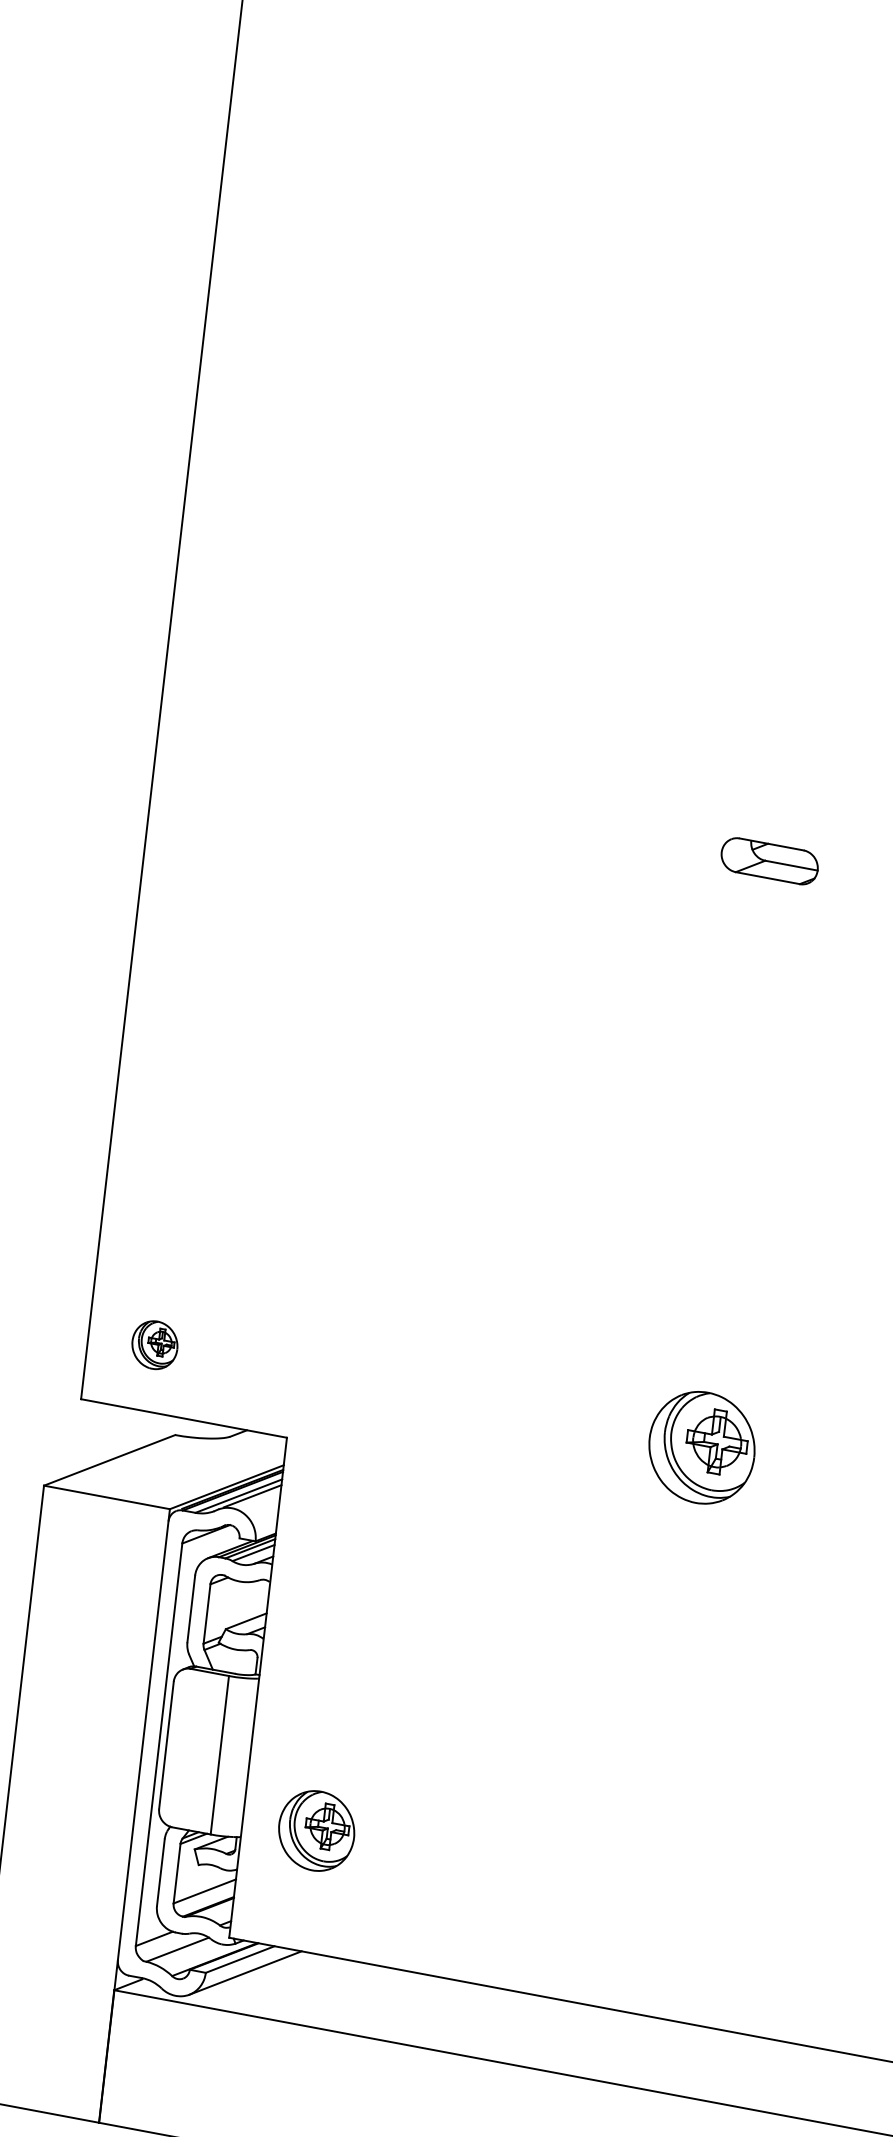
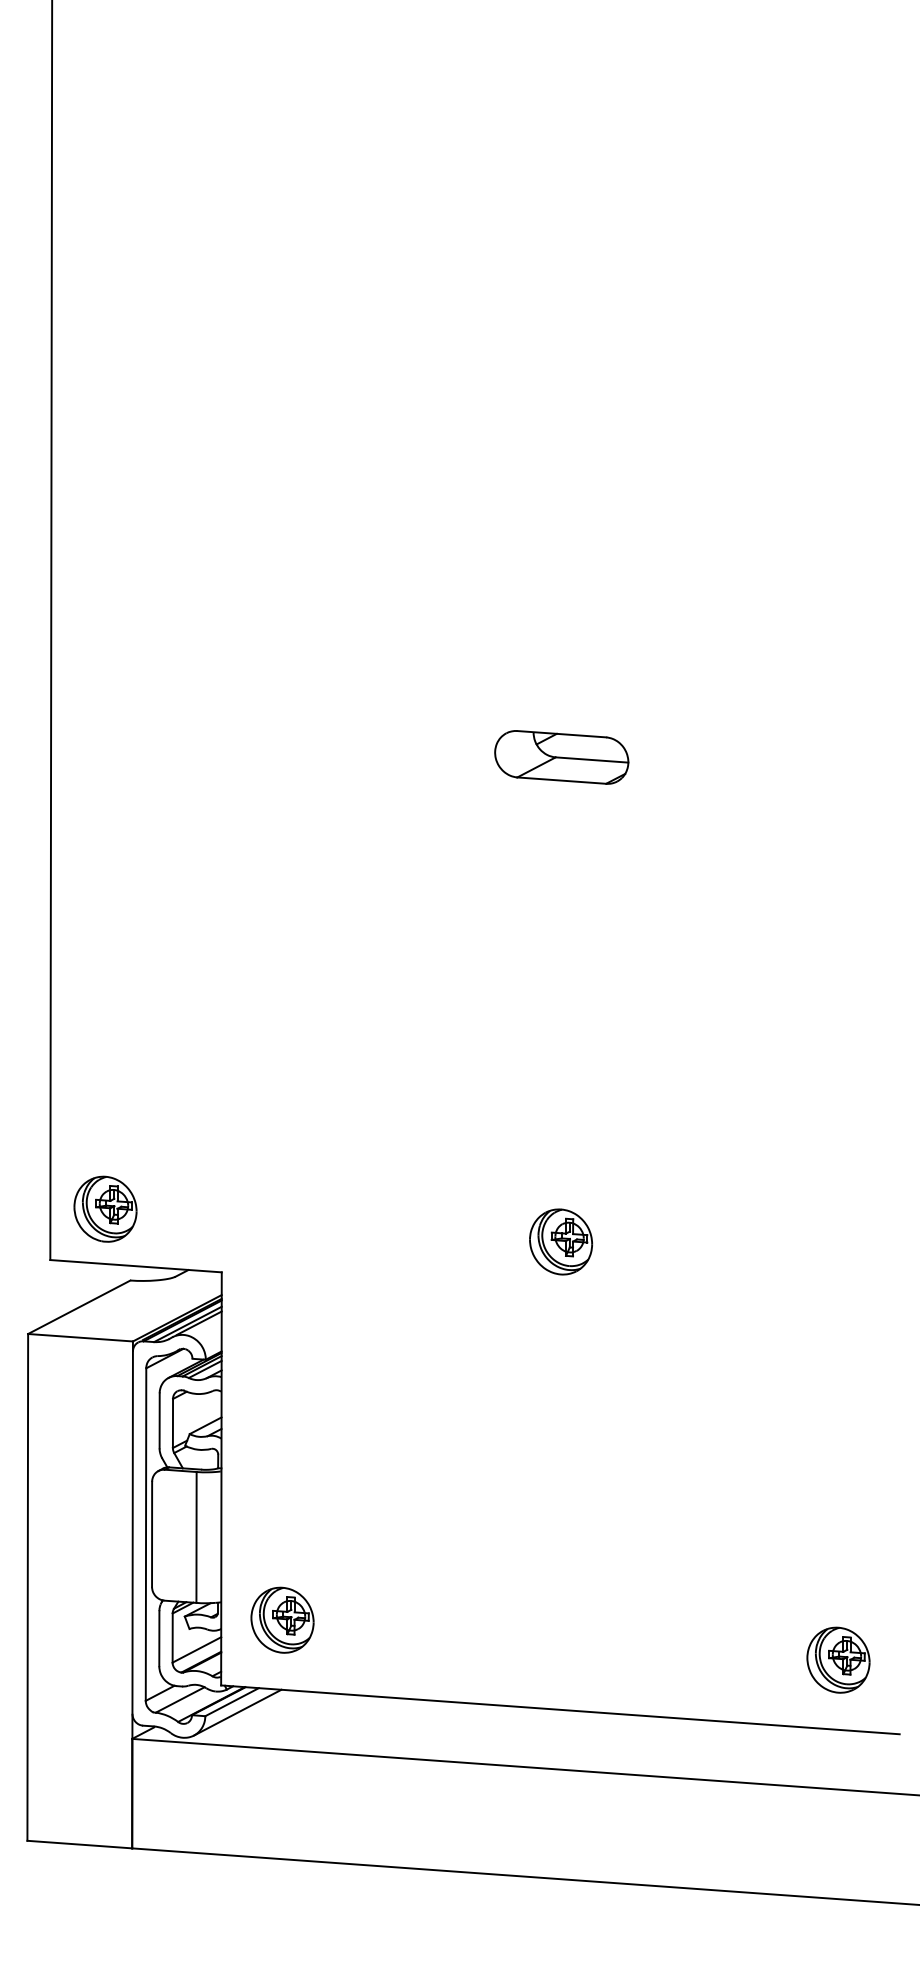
part: (769, 861) -> (561, 757), size x1.67
part: (155, 1344) -> (105, 1208), size x1.67
part: (701, 1447) -> (560, 1241), size x0.71
part: (316, 1830) -> (282, 1619), moved

